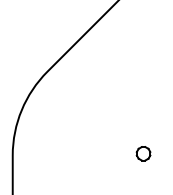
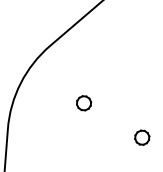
part: (84, 124) -> (83, 103), added

